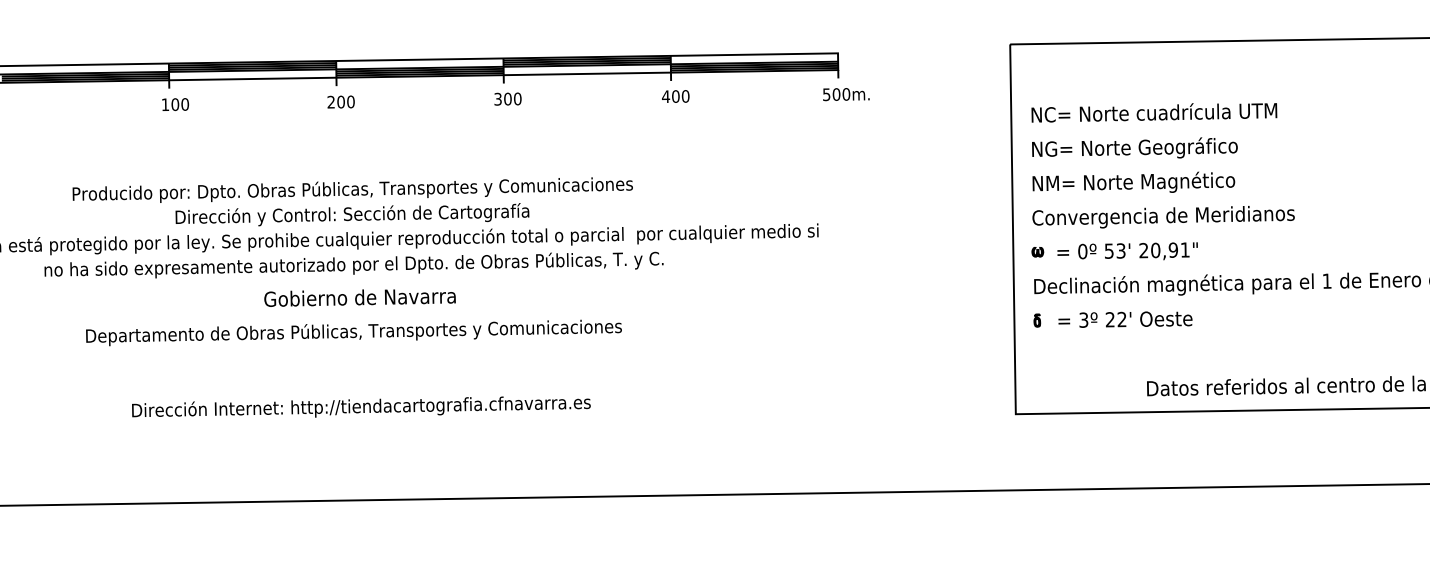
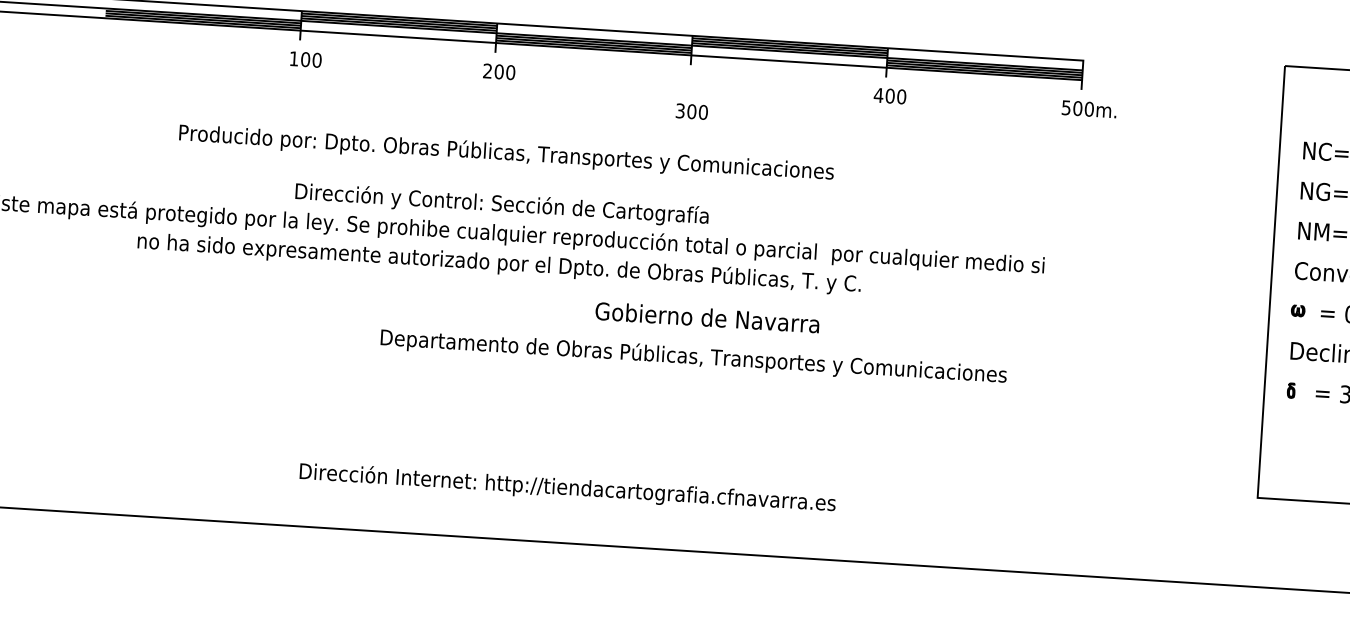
text: (507, 98) -> (691, 110), moved
text: (352, 189) -> (506, 152), moved
text: (359, 297) -> (706, 317), moved
text: (353, 332) -> (693, 357), moved
text: (361, 406) -> (567, 487), moved

